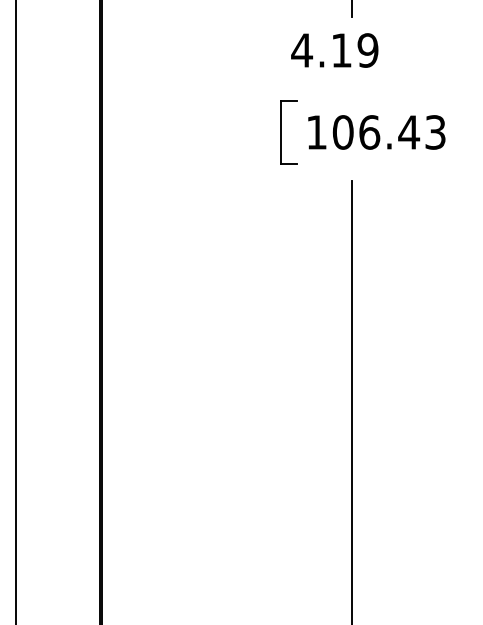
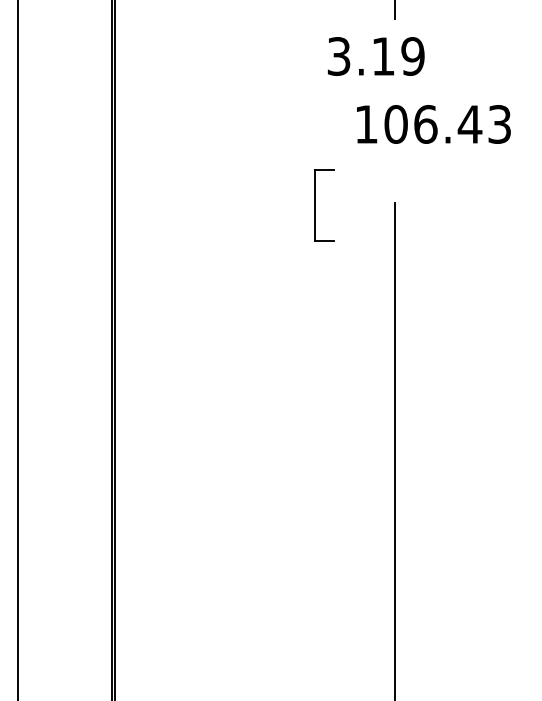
text: (301, 50) -> (338, 56), 4.19 -> 3.19
part: (281, 132) -> (315, 205), moved
text: (376, 132) -> (433, 124), moved

